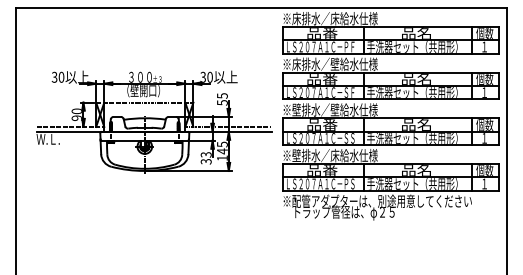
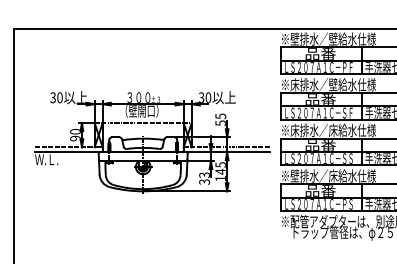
text: (315, 18) -> (313, 38), ※床排水／床給水仕様 -> ※壁排水／壁給水仕様
text: (315, 109) -> (313, 129), ※壁排水／壁給水仕様 -> ※床排水／床給水仕様

